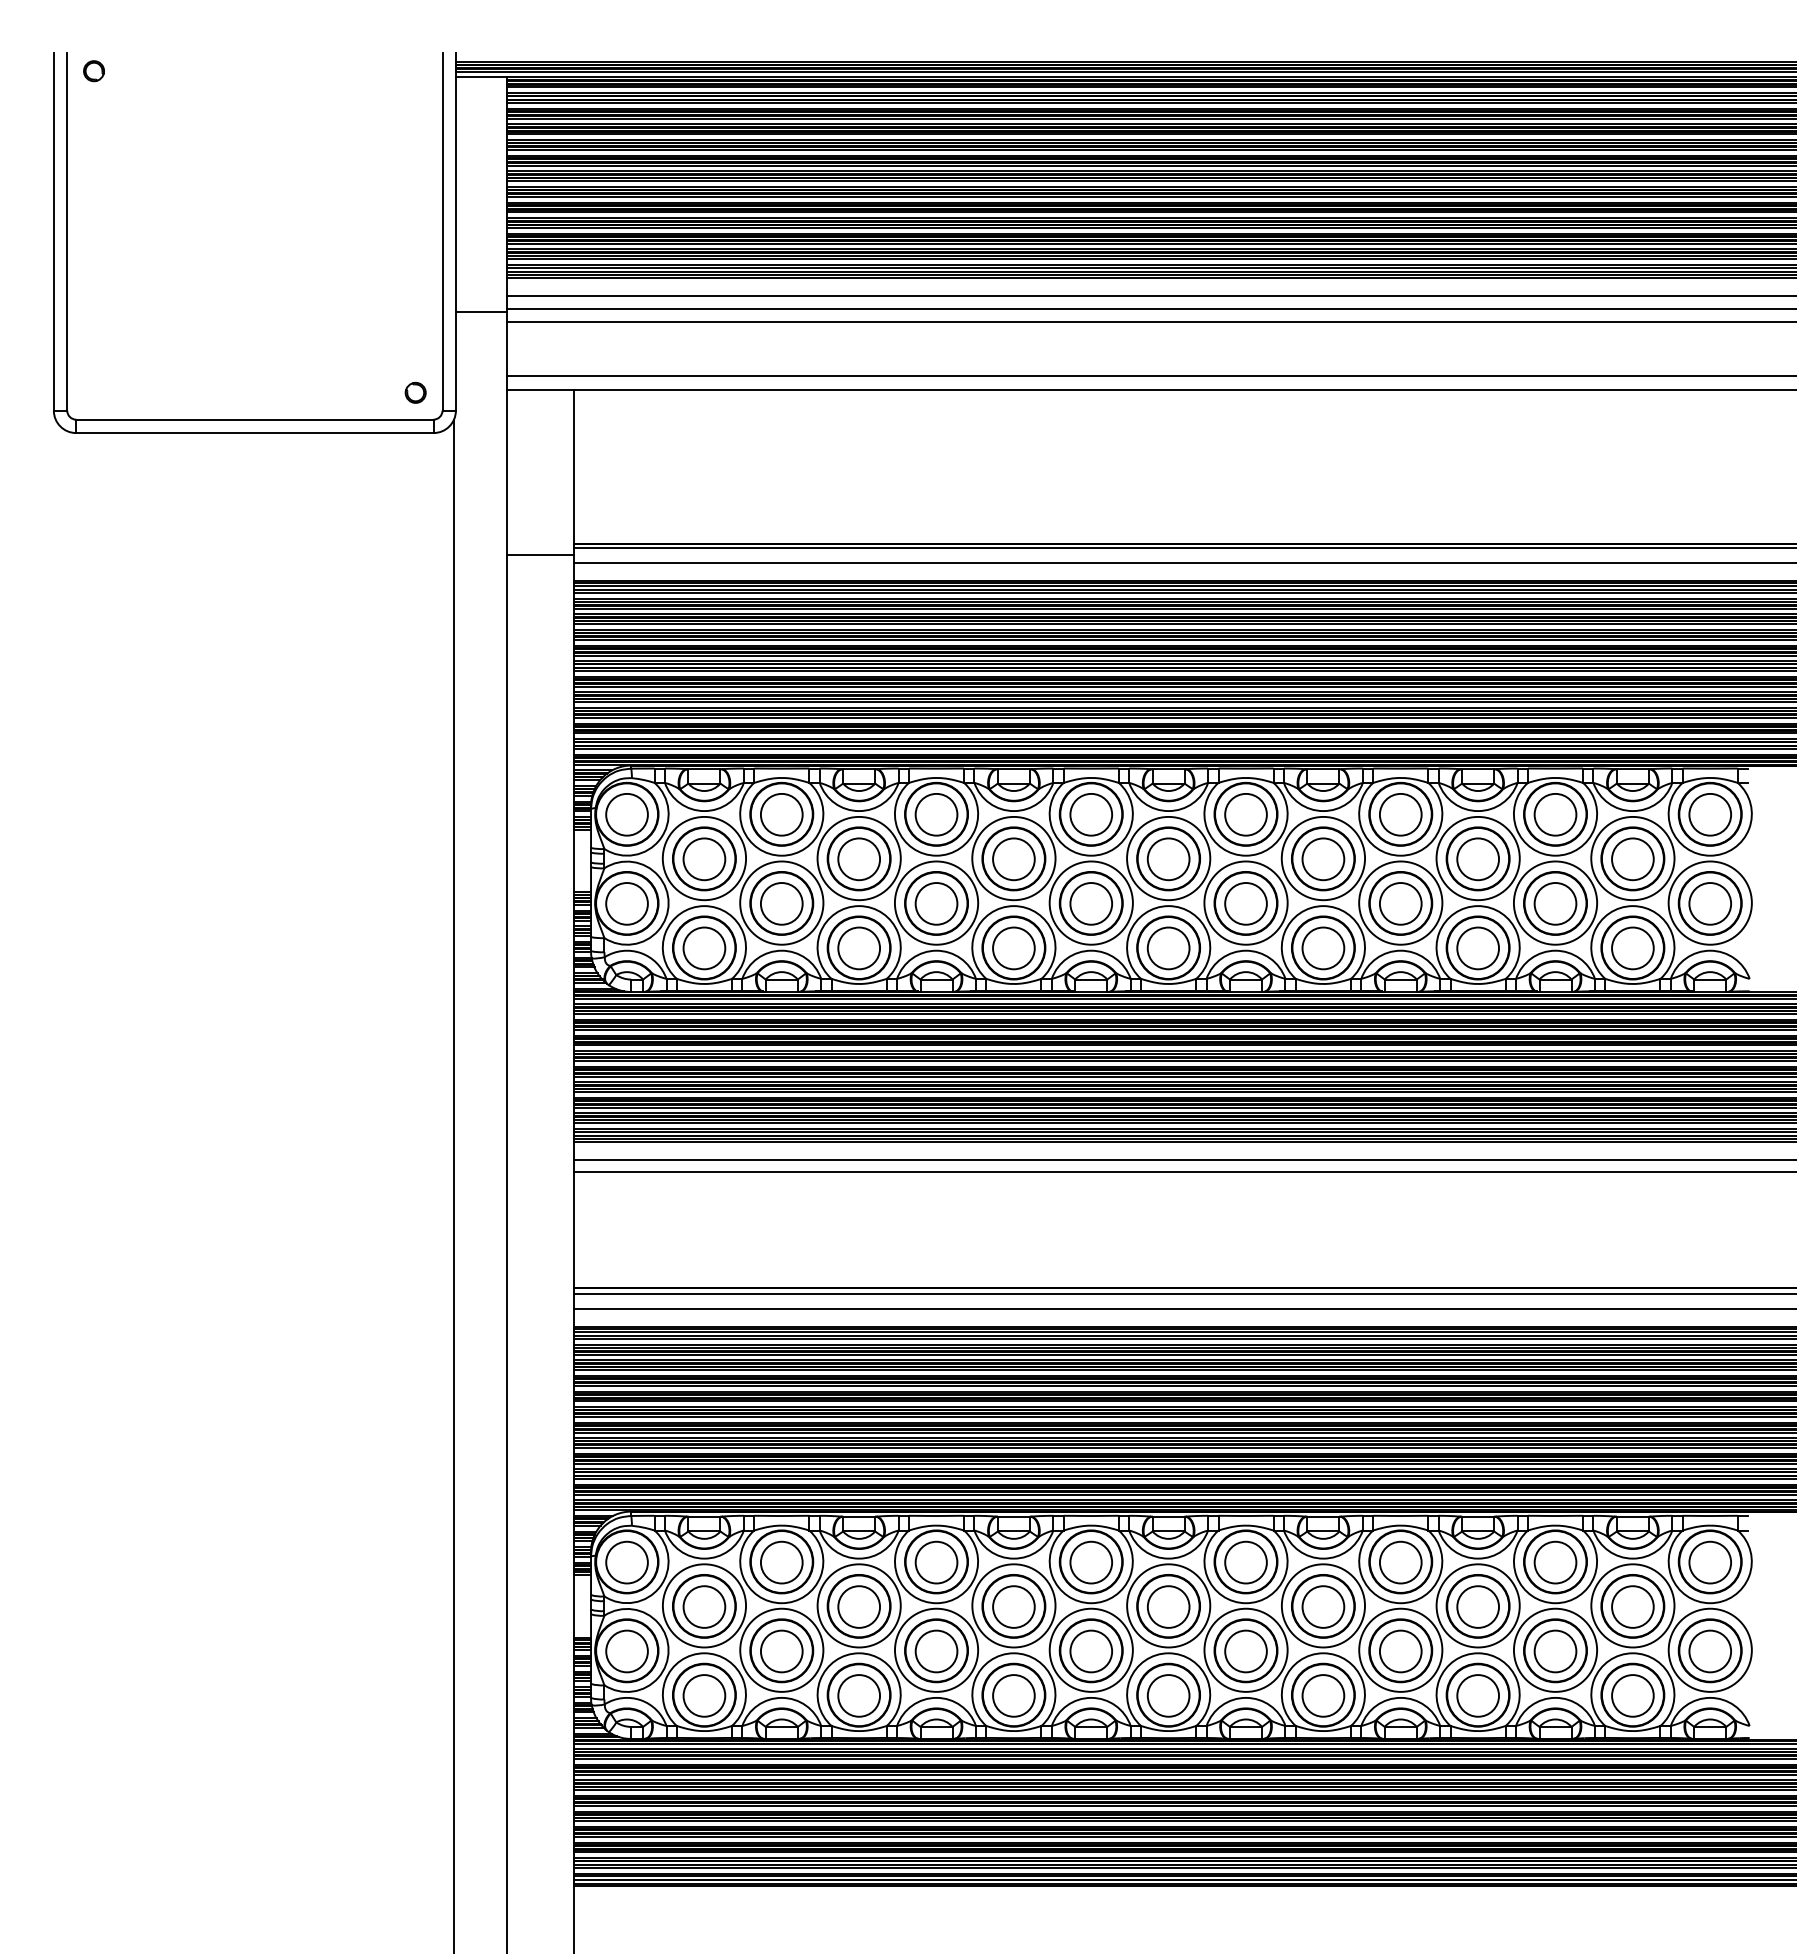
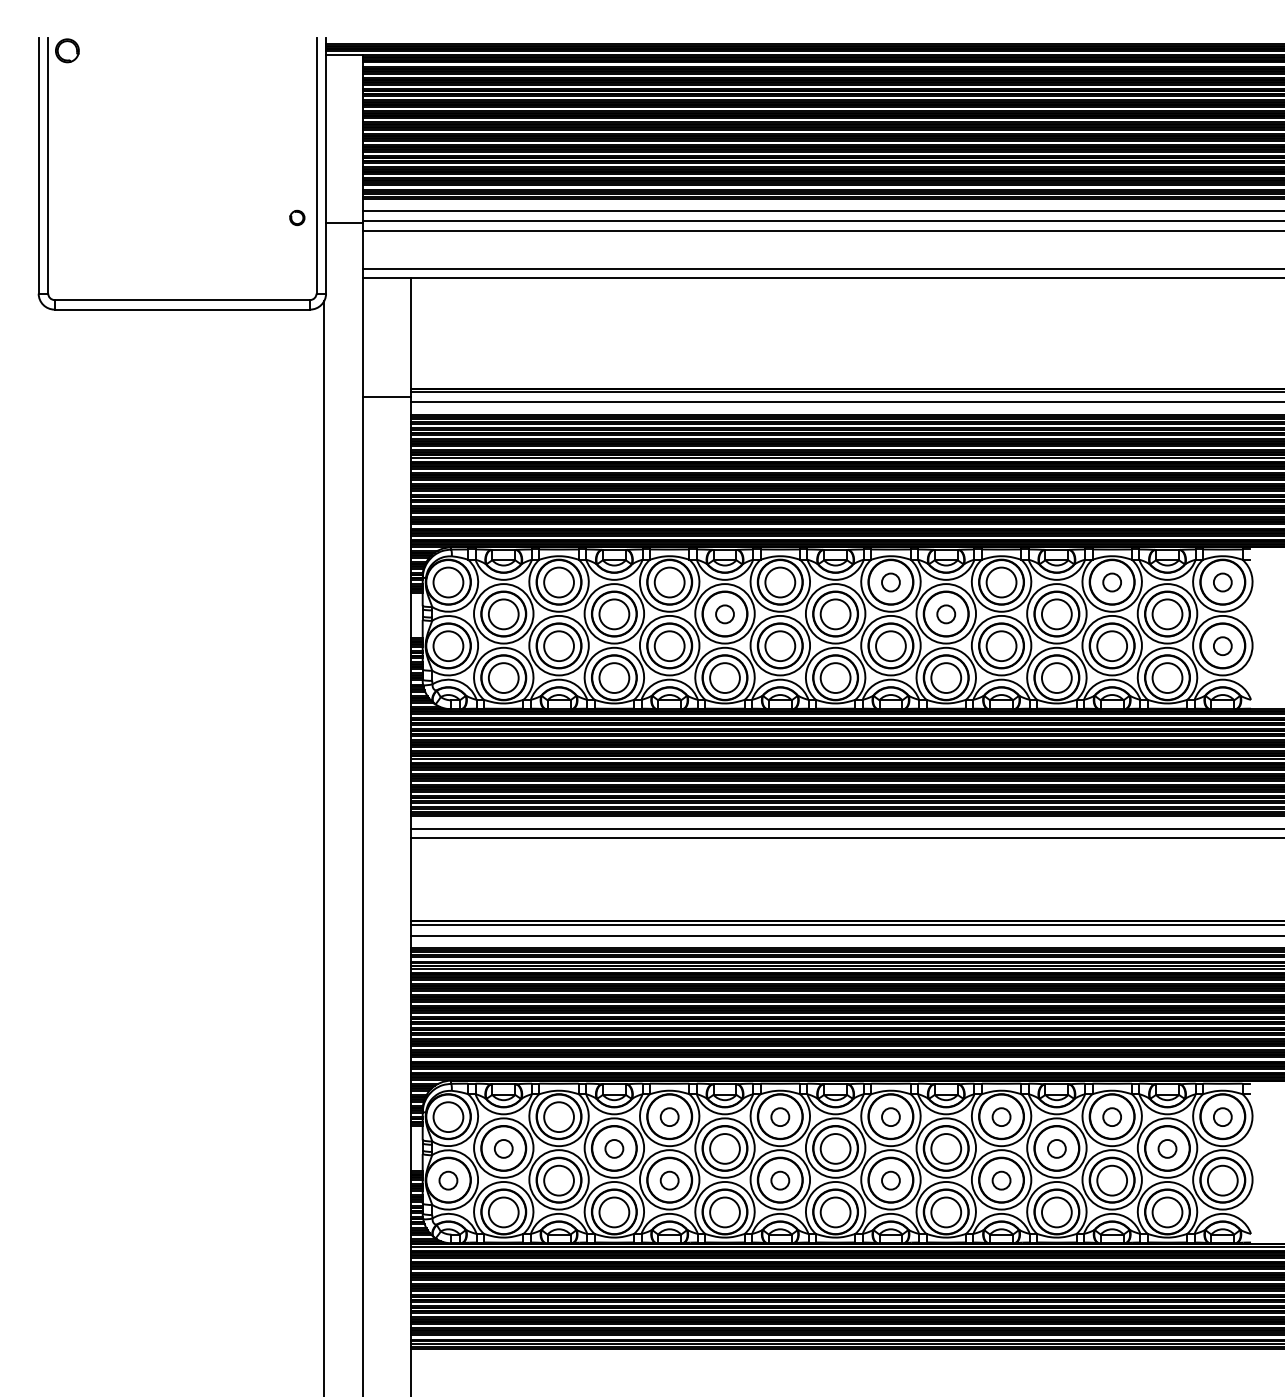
part: (93, 71) -> (67, 51), size x1.6
part: (415, 392) -> (297, 217), moved
circle: (1245, 814) -> (890, 582), size x0.6
circle: (1555, 814) -> (1112, 582), size x0.6
circle: (1710, 814) -> (1222, 582), size x0.6
circle: (1013, 859) -> (724, 614), size x0.6
circle: (1323, 859) -> (946, 614), size x0.6
circle: (1710, 903) -> (1222, 645), size x0.6
circle: (936, 1562) -> (669, 1117), size x0.6
circle: (1091, 1562) -> (780, 1117), size x0.6
circle: (1245, 1562) -> (890, 1117), size x0.6
circle: (1400, 1562) -> (1001, 1117), size x0.6
circle: (1555, 1562) -> (1112, 1117), size x0.6
circle: (1710, 1562) -> (1222, 1117), size x0.6
circle: (704, 1606) -> (503, 1148), size x0.6
circle: (859, 1606) -> (614, 1148), size x0.6
circle: (1478, 1606) -> (1057, 1148), size x0.6
circle: (1632, 1606) -> (1167, 1148), size x0.6
circle: (626, 1651) -> (448, 1180), size x0.6
circle: (936, 1651) -> (669, 1180), size x0.6
circle: (1091, 1651) -> (780, 1180), size x0.6
circle: (1245, 1651) -> (890, 1180), size x0.6
circle: (1400, 1651) -> (1001, 1180), size x0.6

